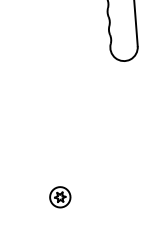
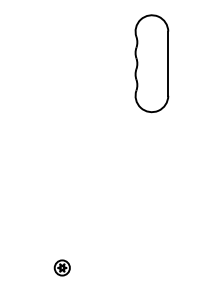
part: (59, 196) -> (61, 267), size x0.62

